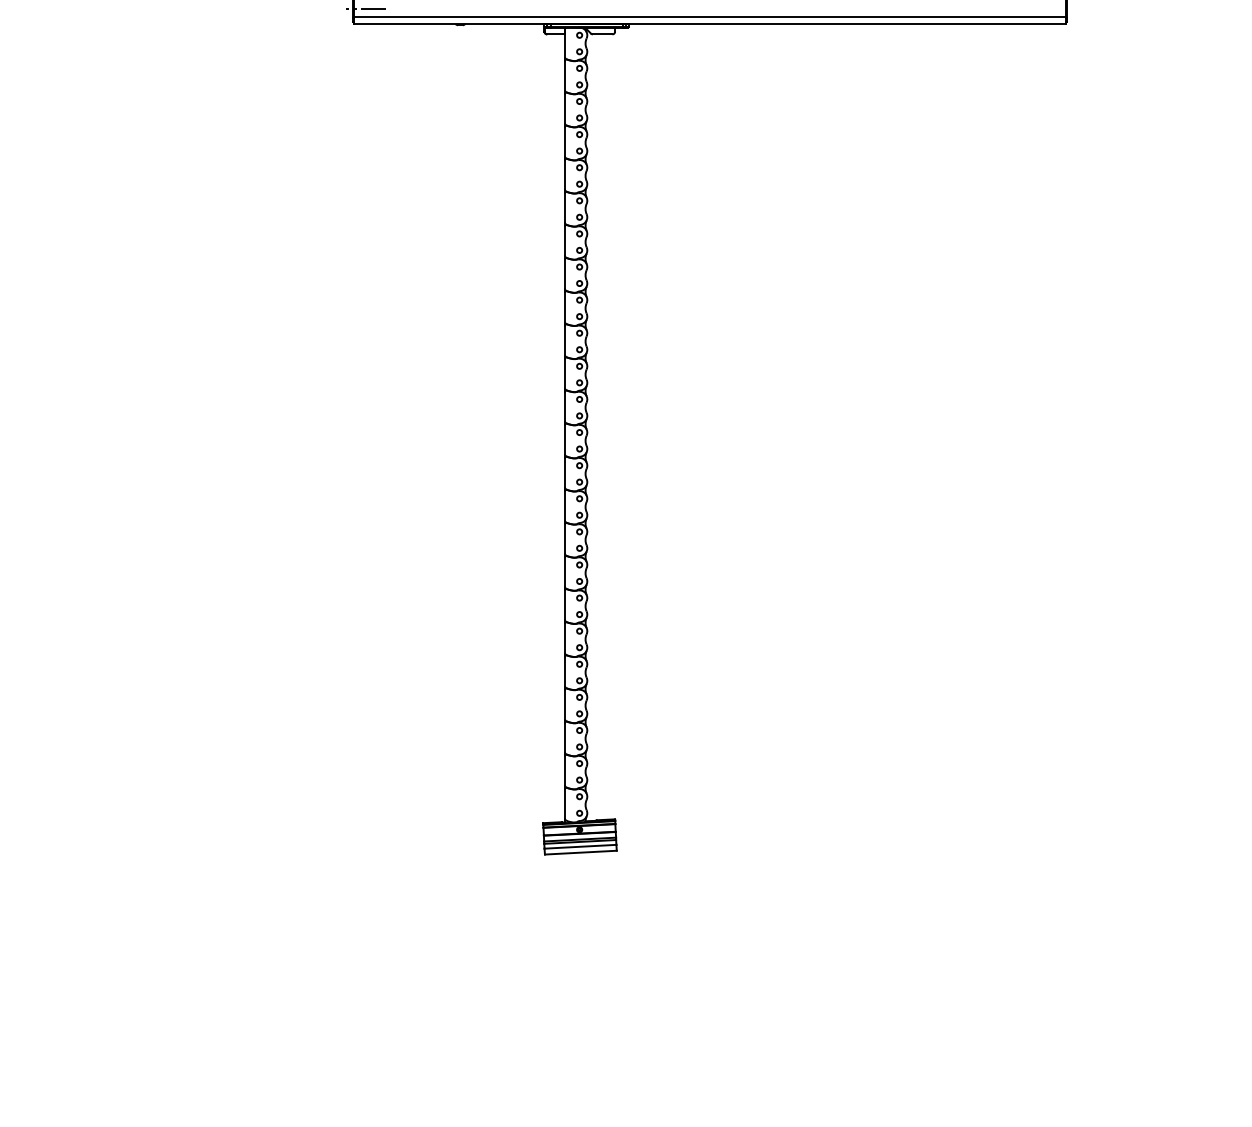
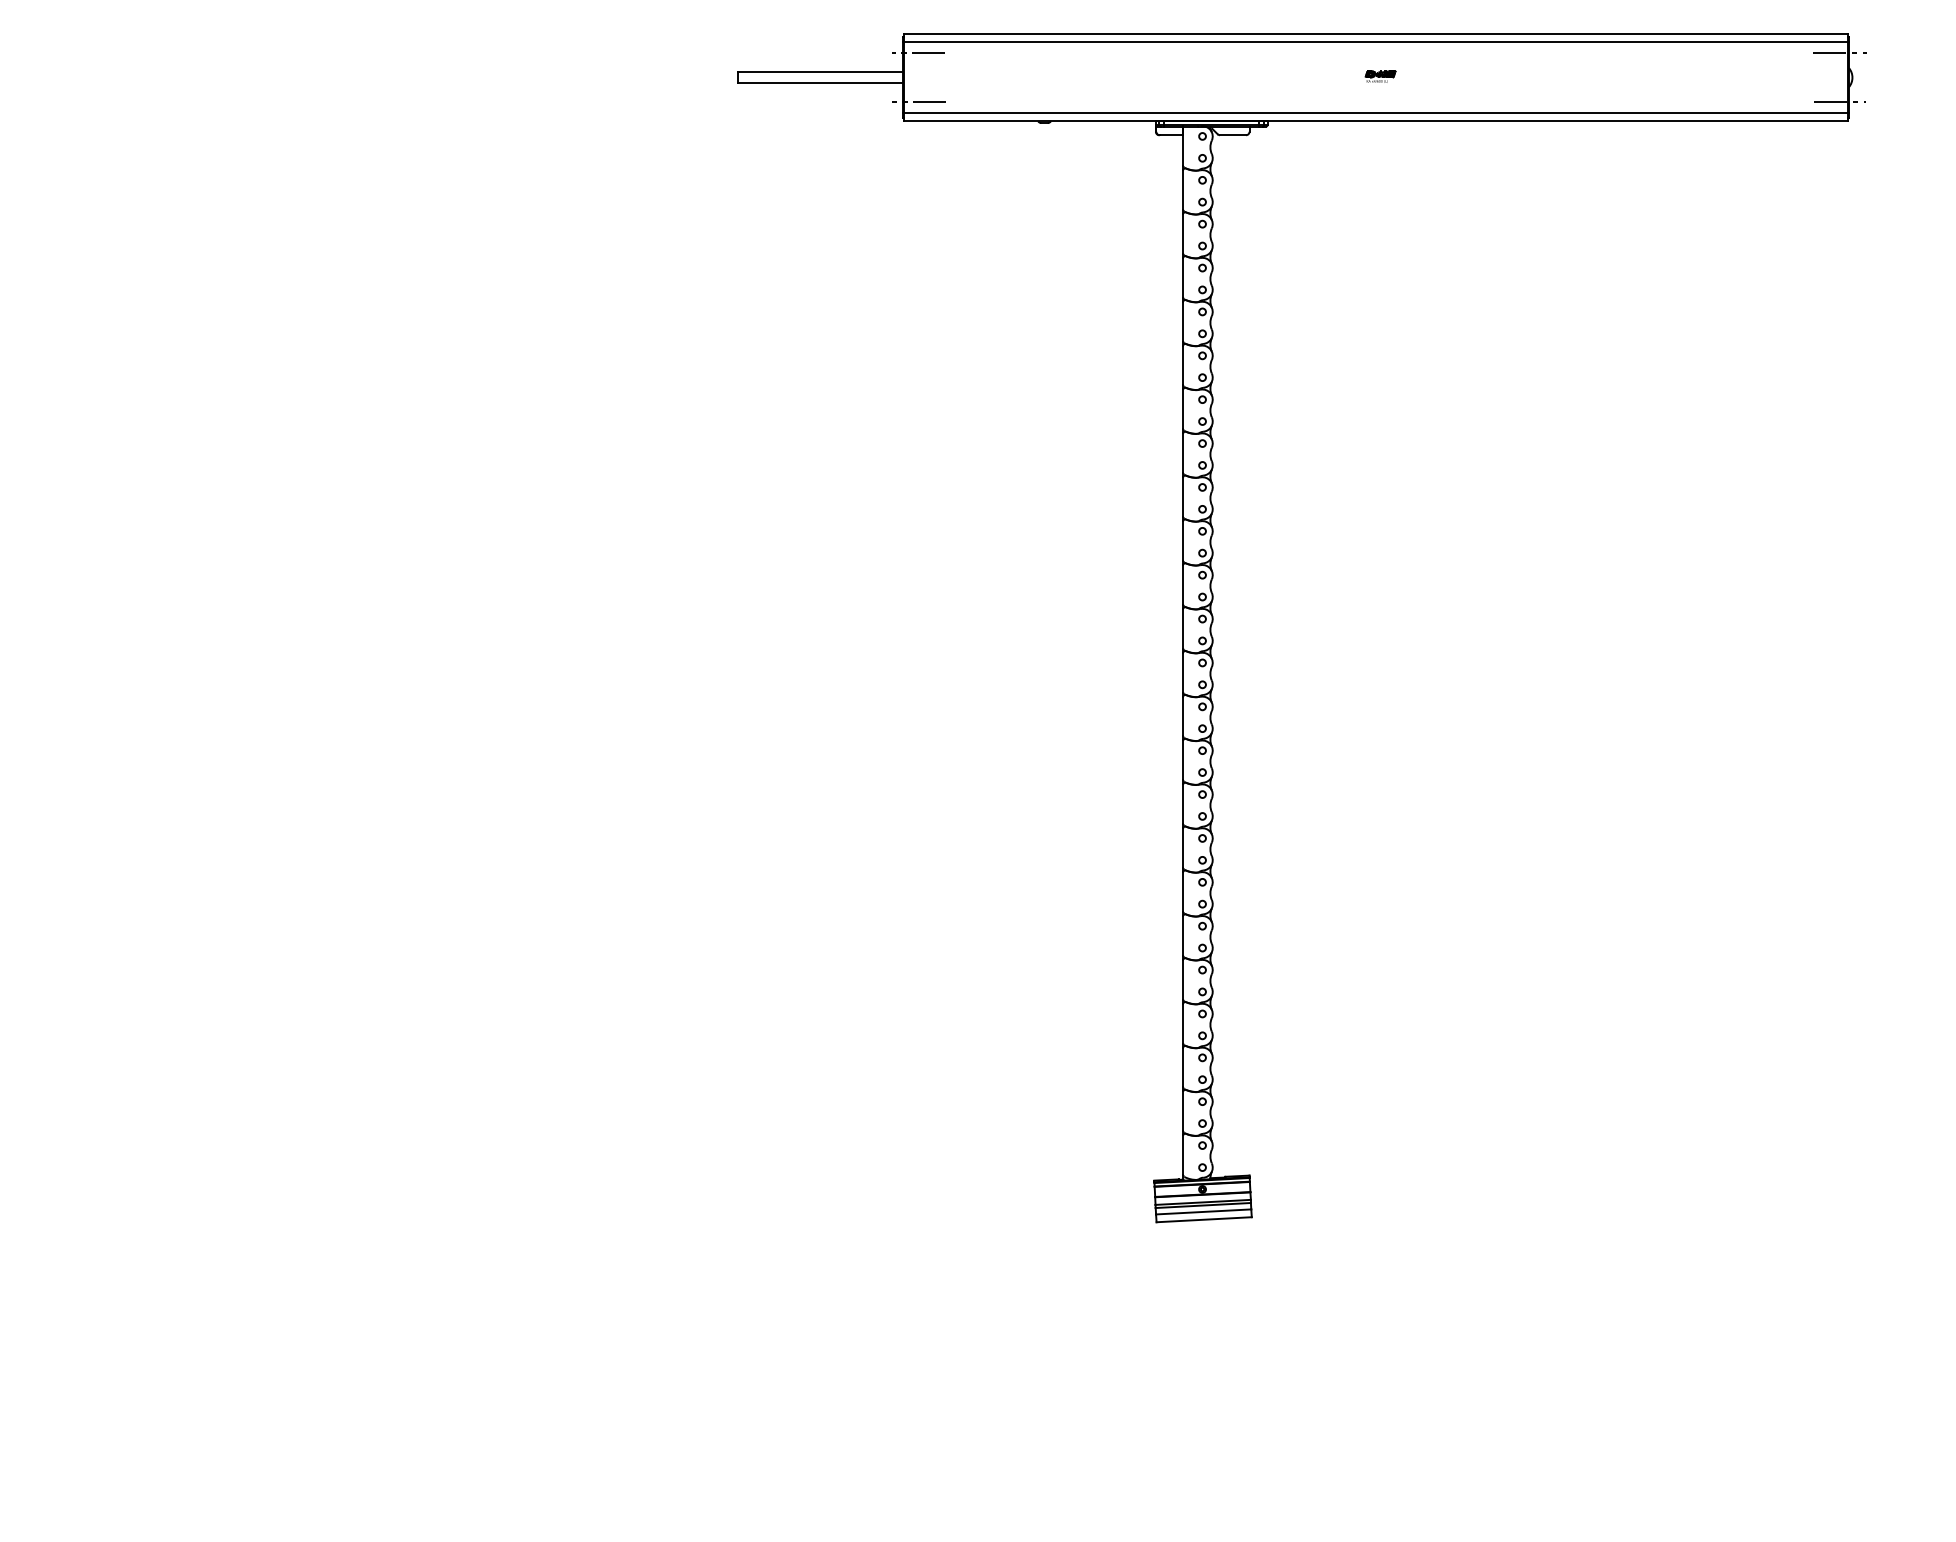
line: (1060, 8) -> (1840, 101), added

